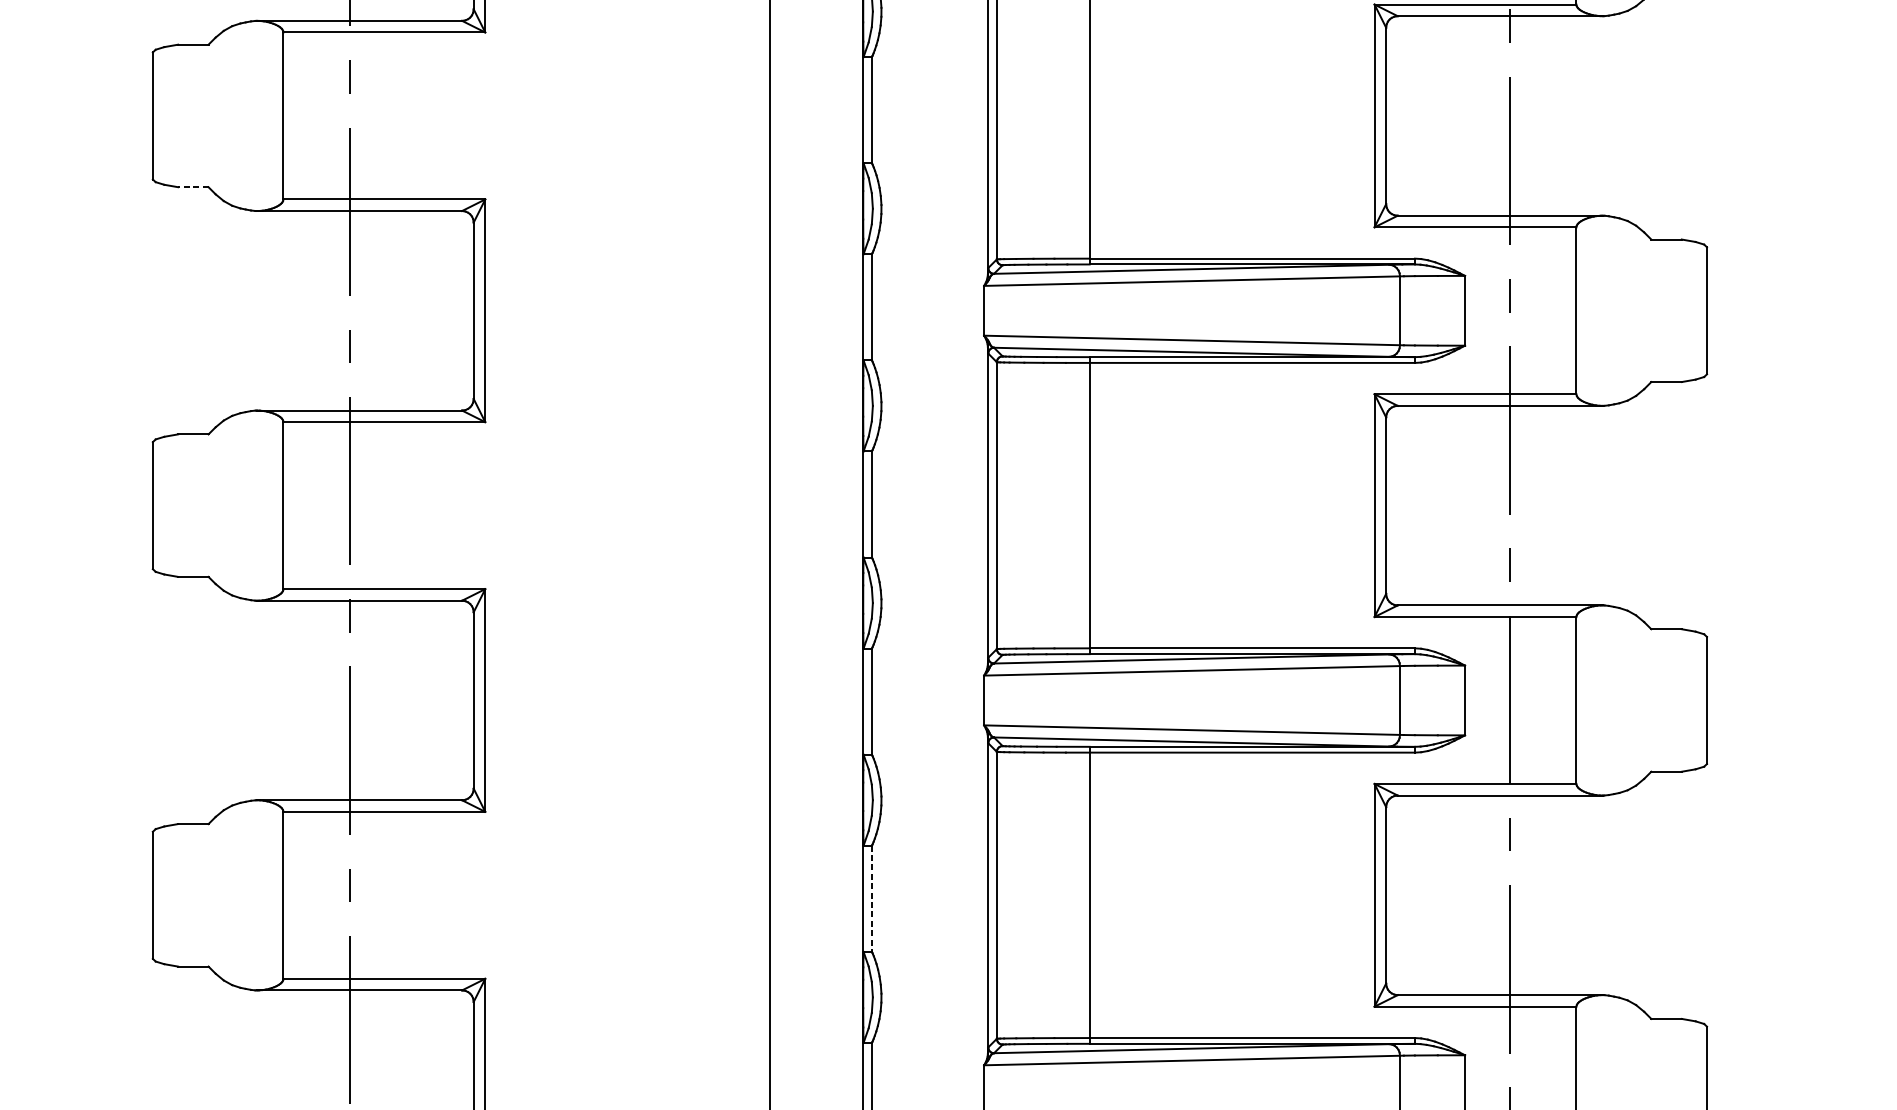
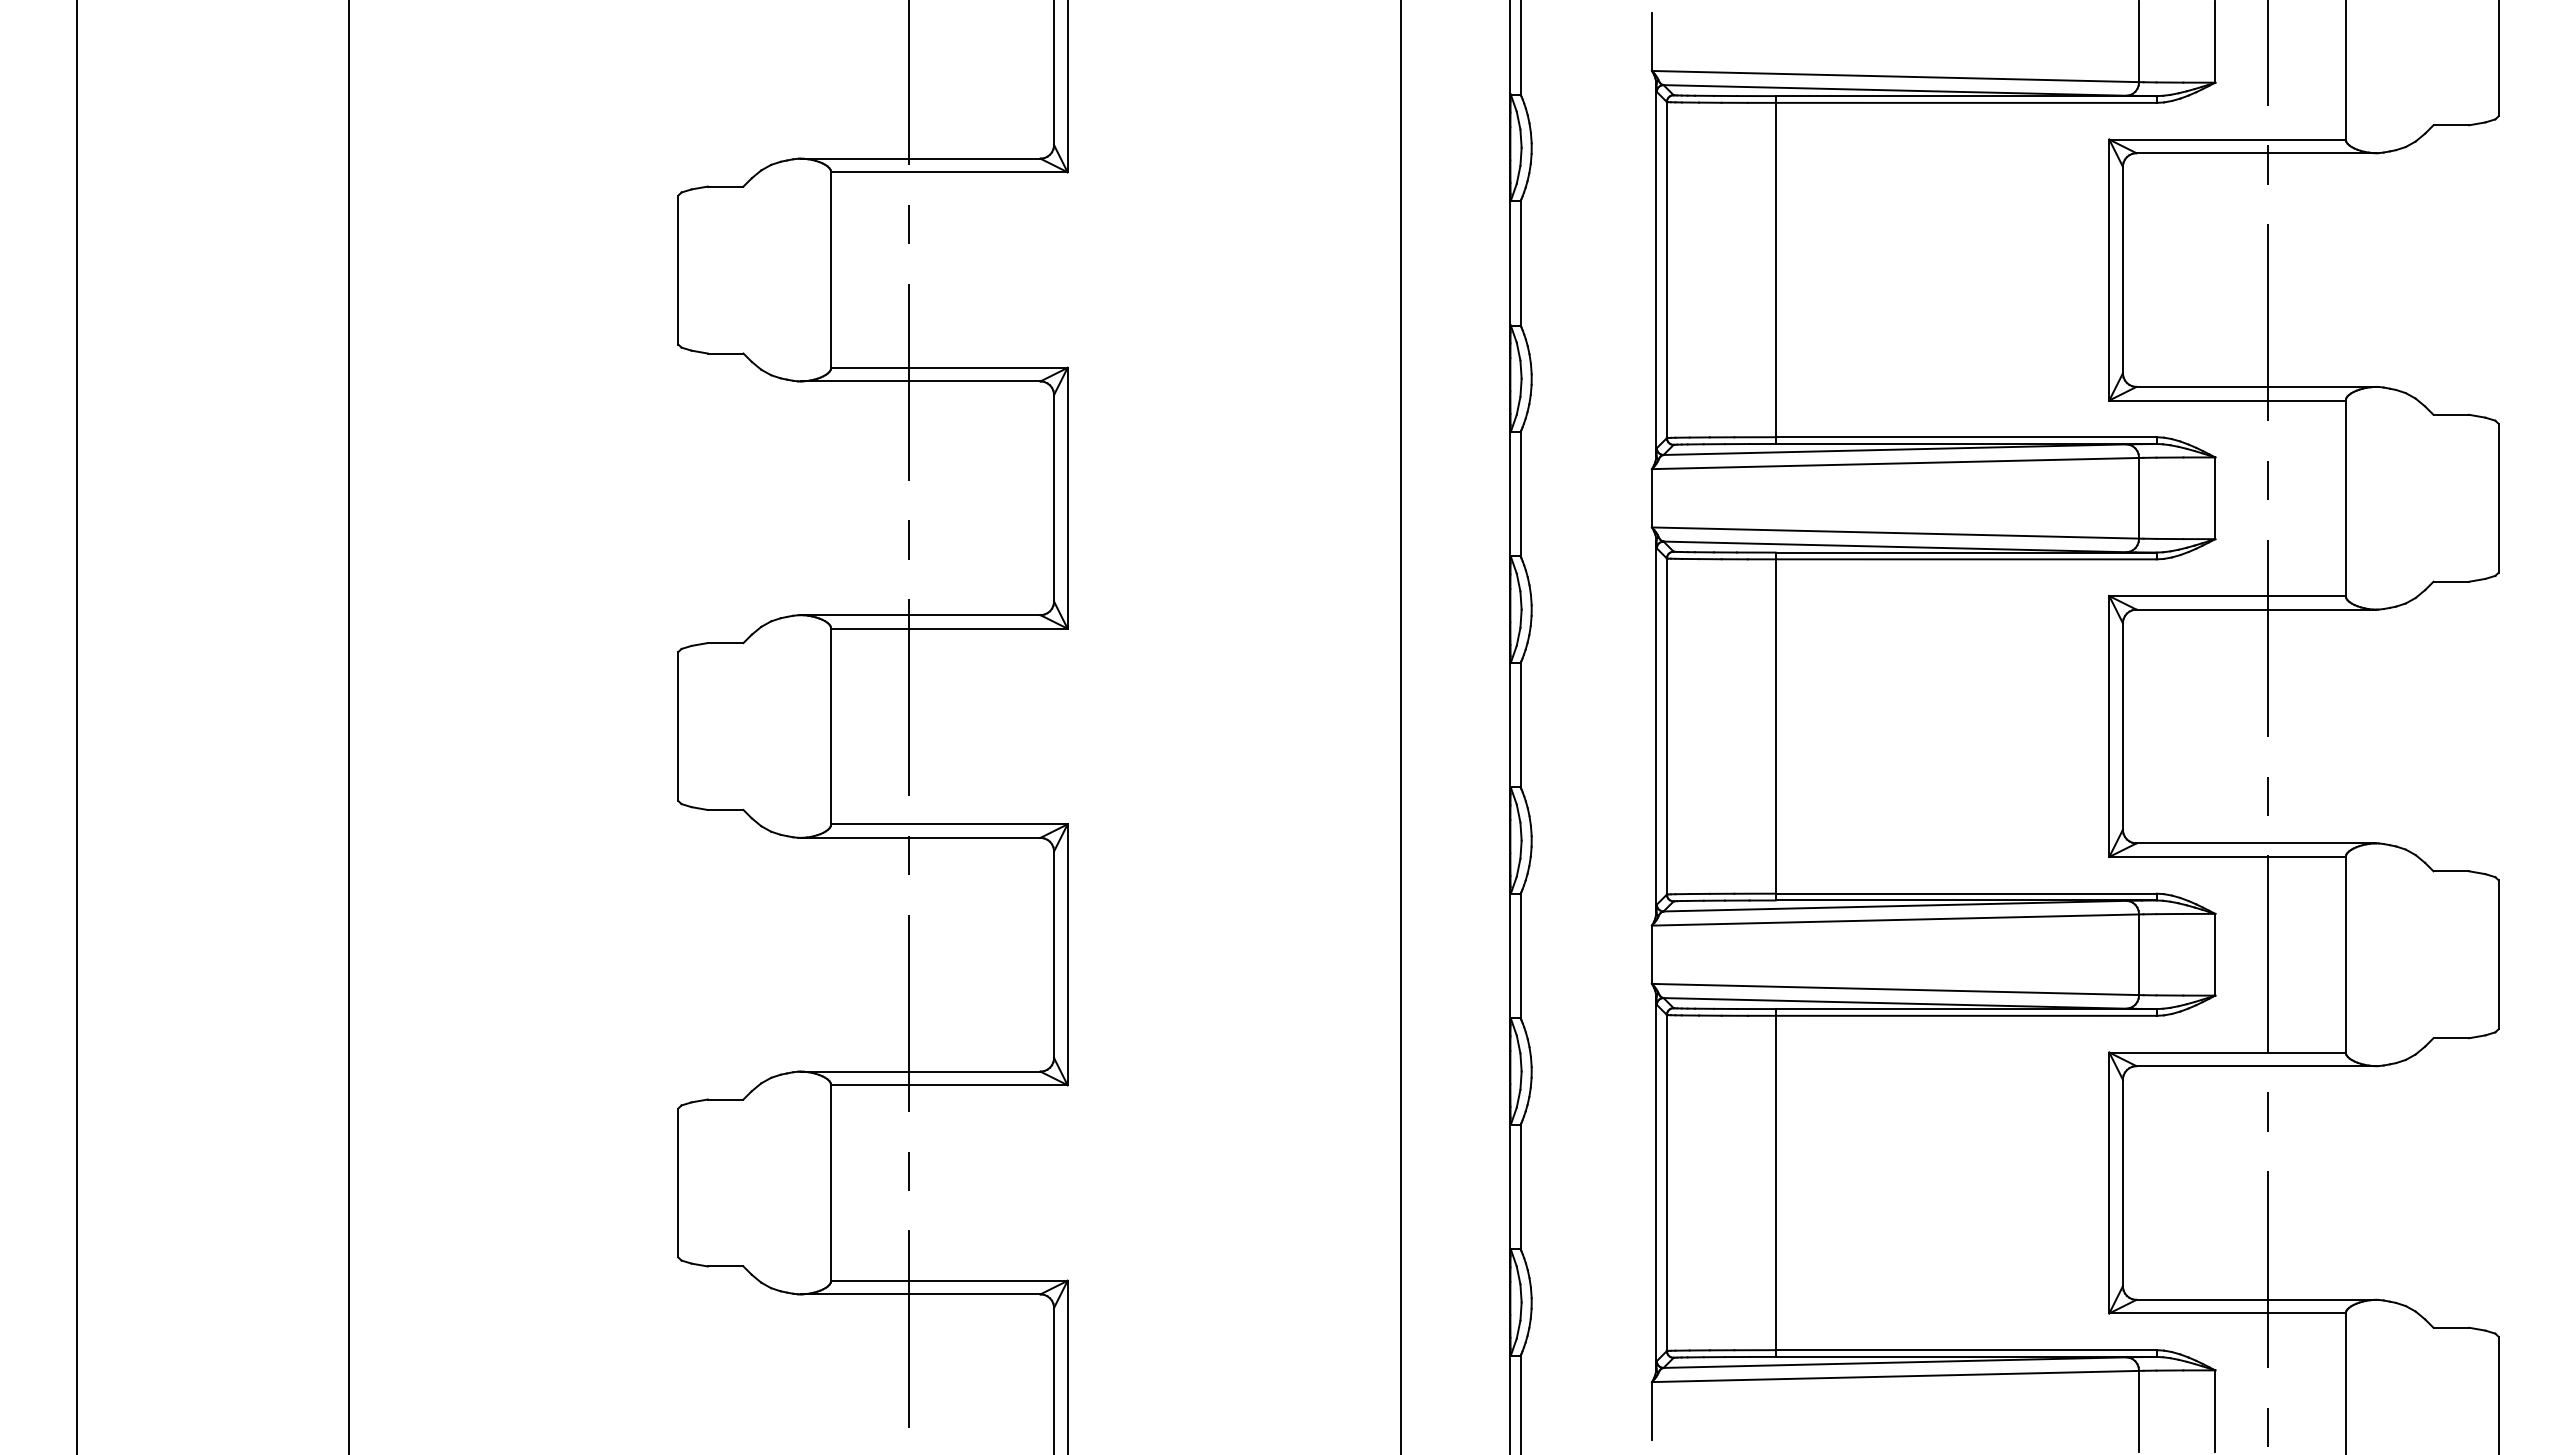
line: (193, 187) -> (725, 353), dashed -> solid
line: (871, 899) -> (1520, 1187), dashed -> solid

